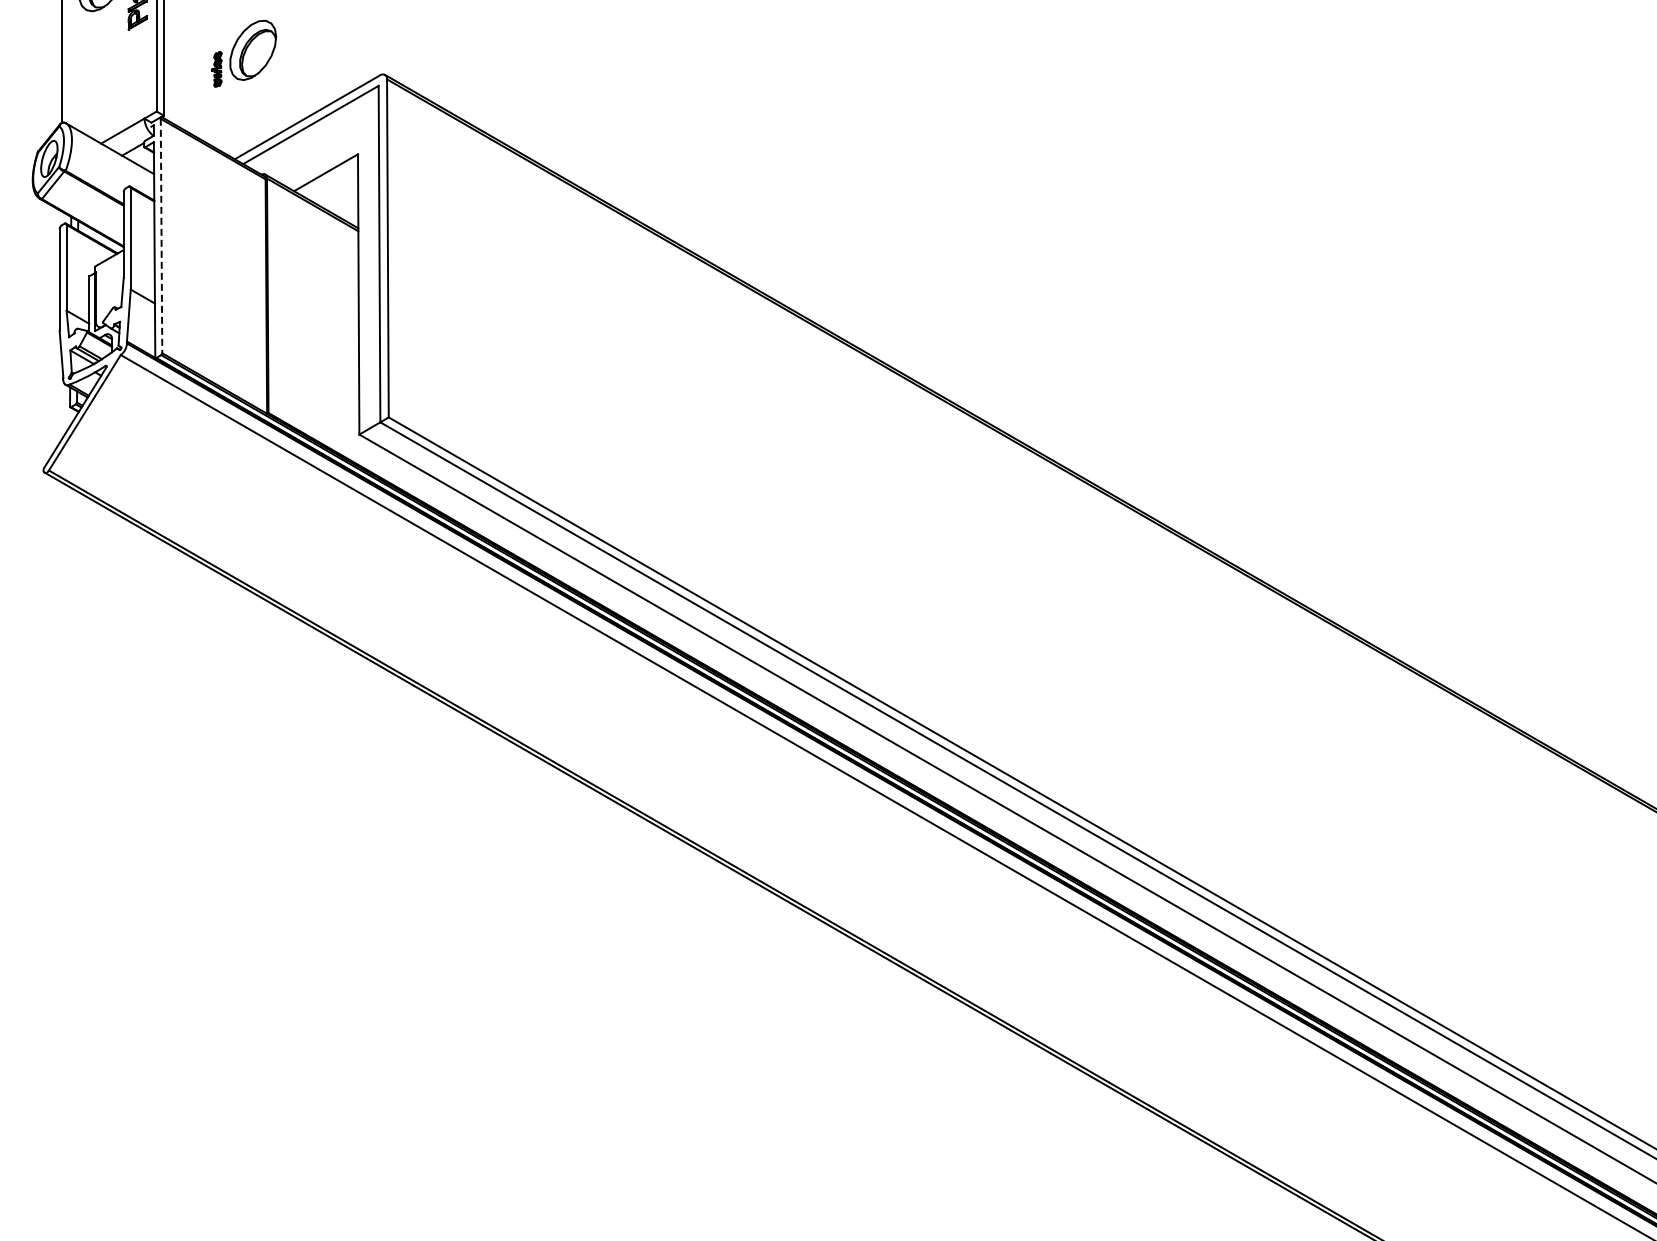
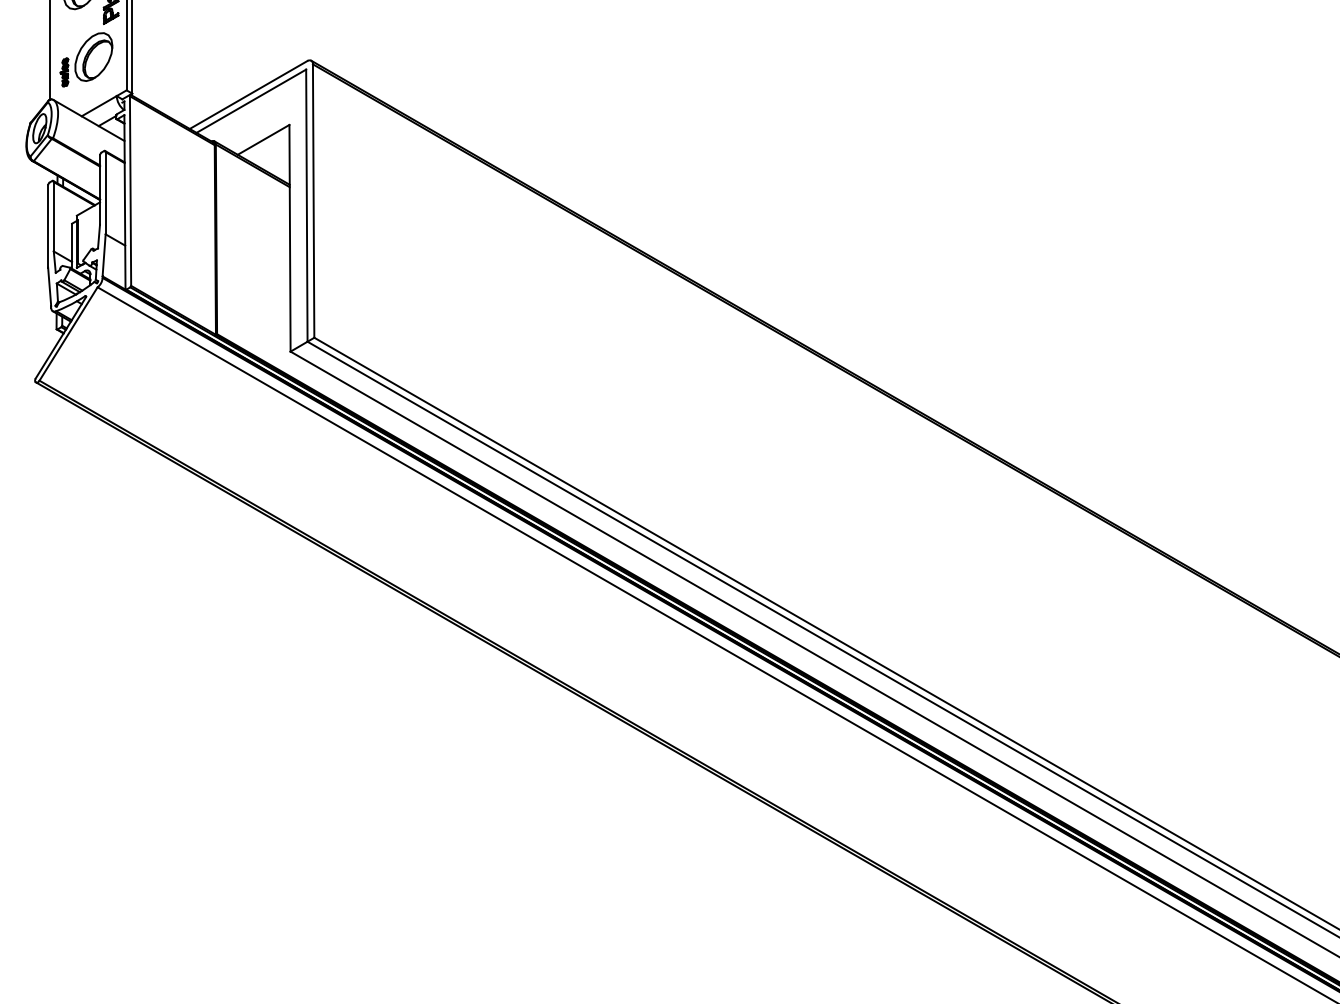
part: (243, 53) -> (86, 59), moved
line: (161, 236) -> (130, 191), dashed -> solid

